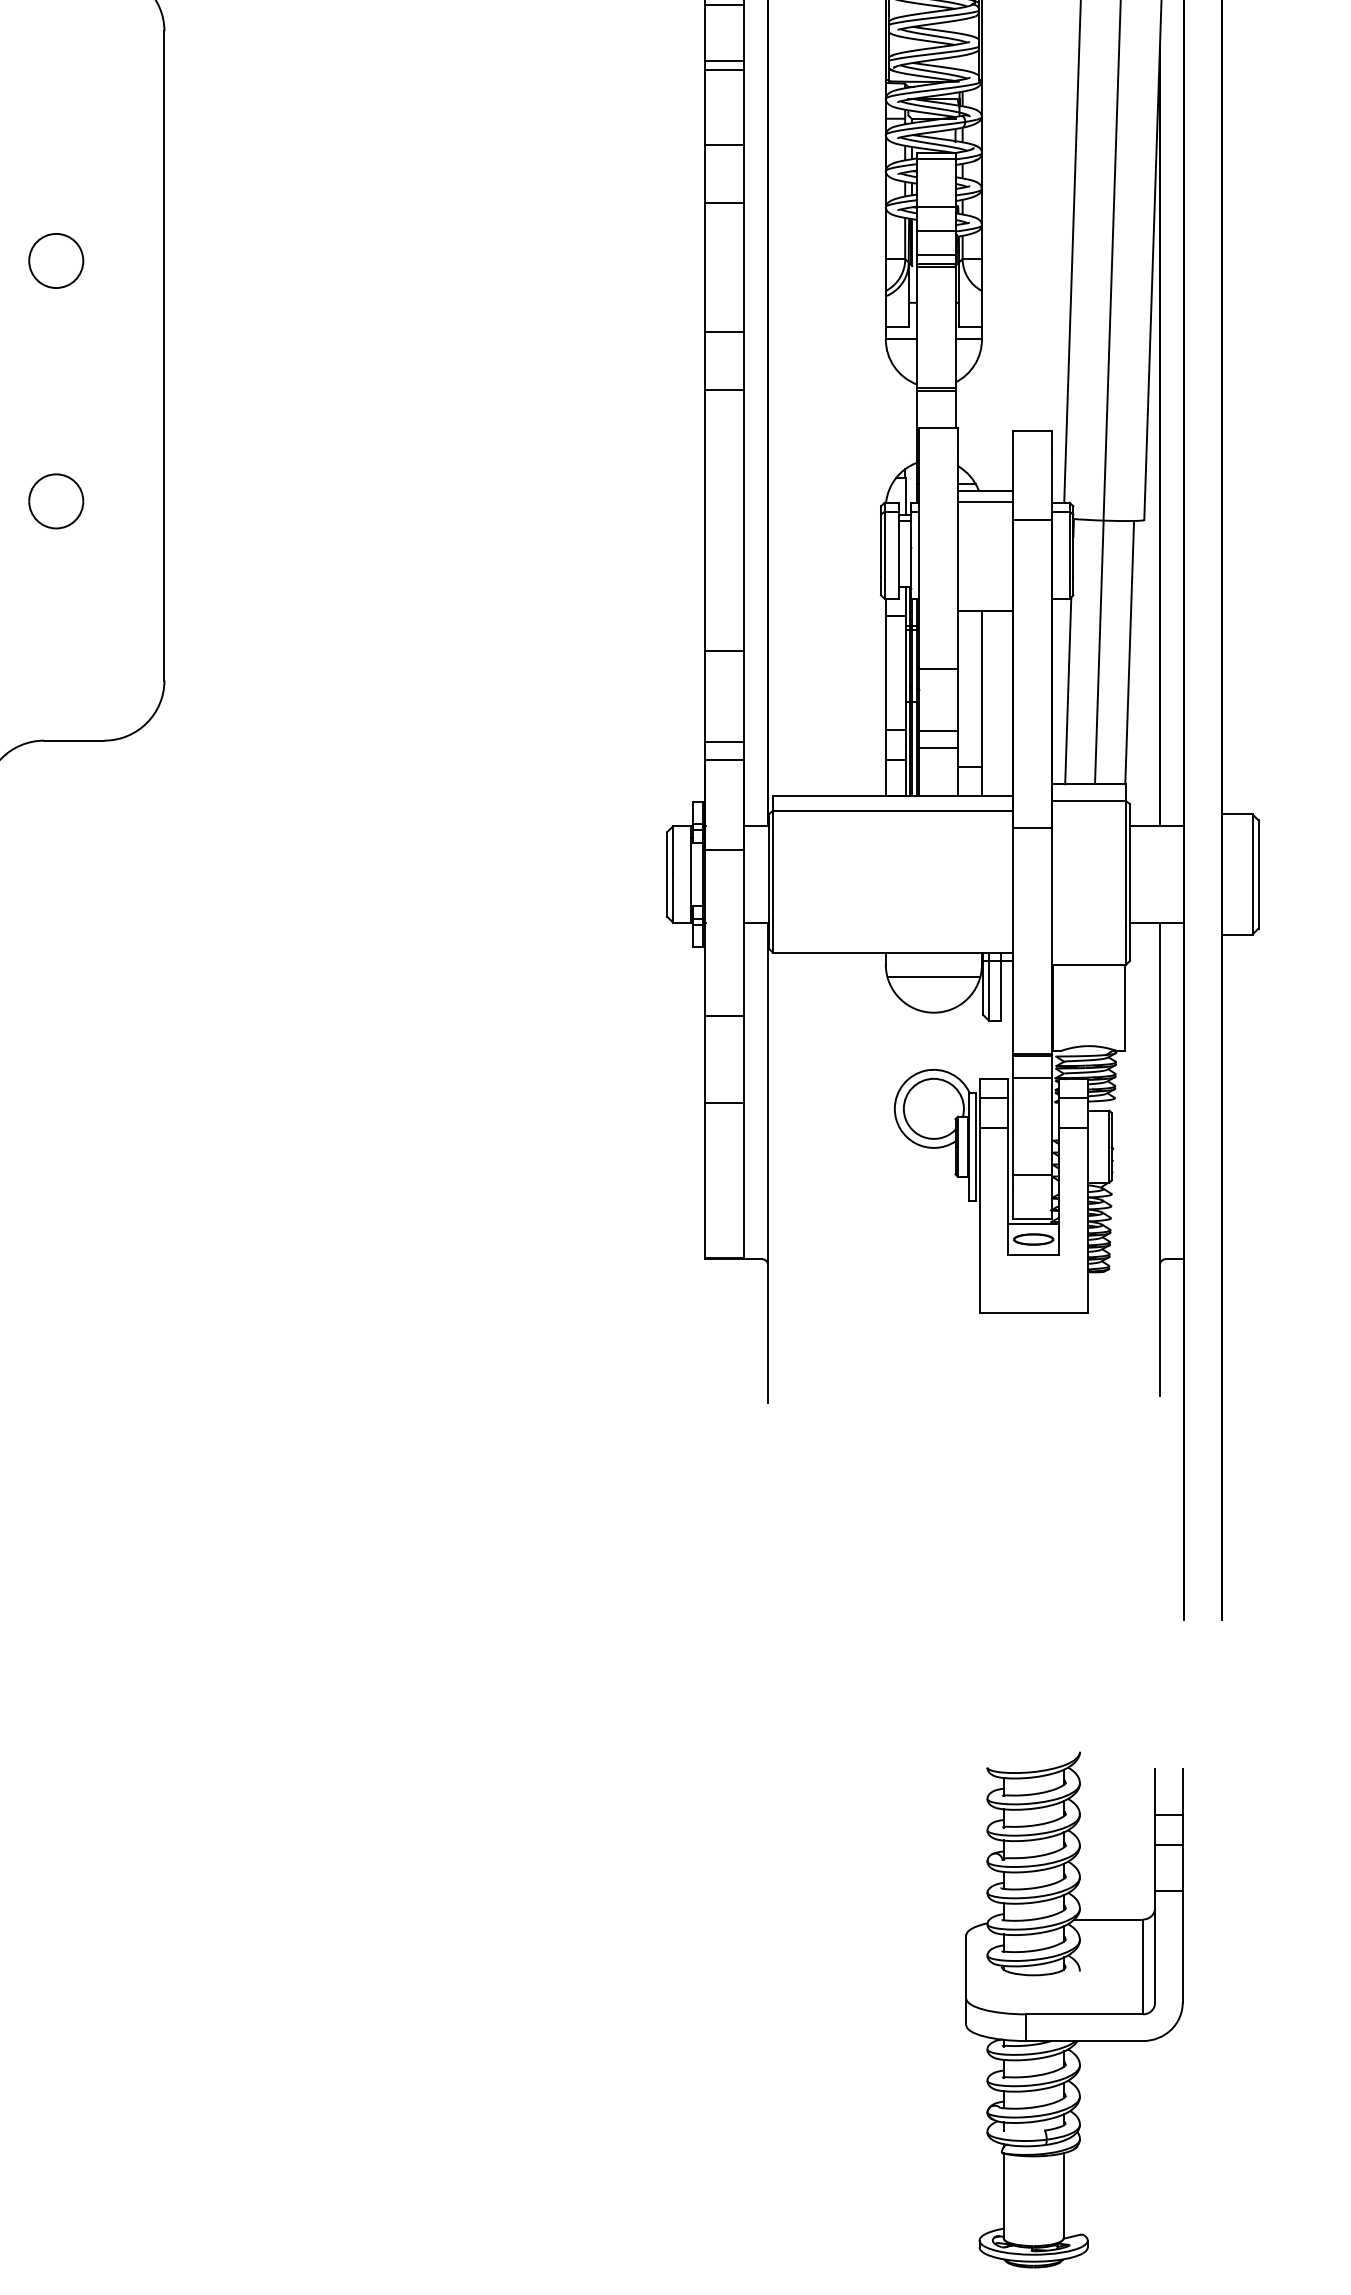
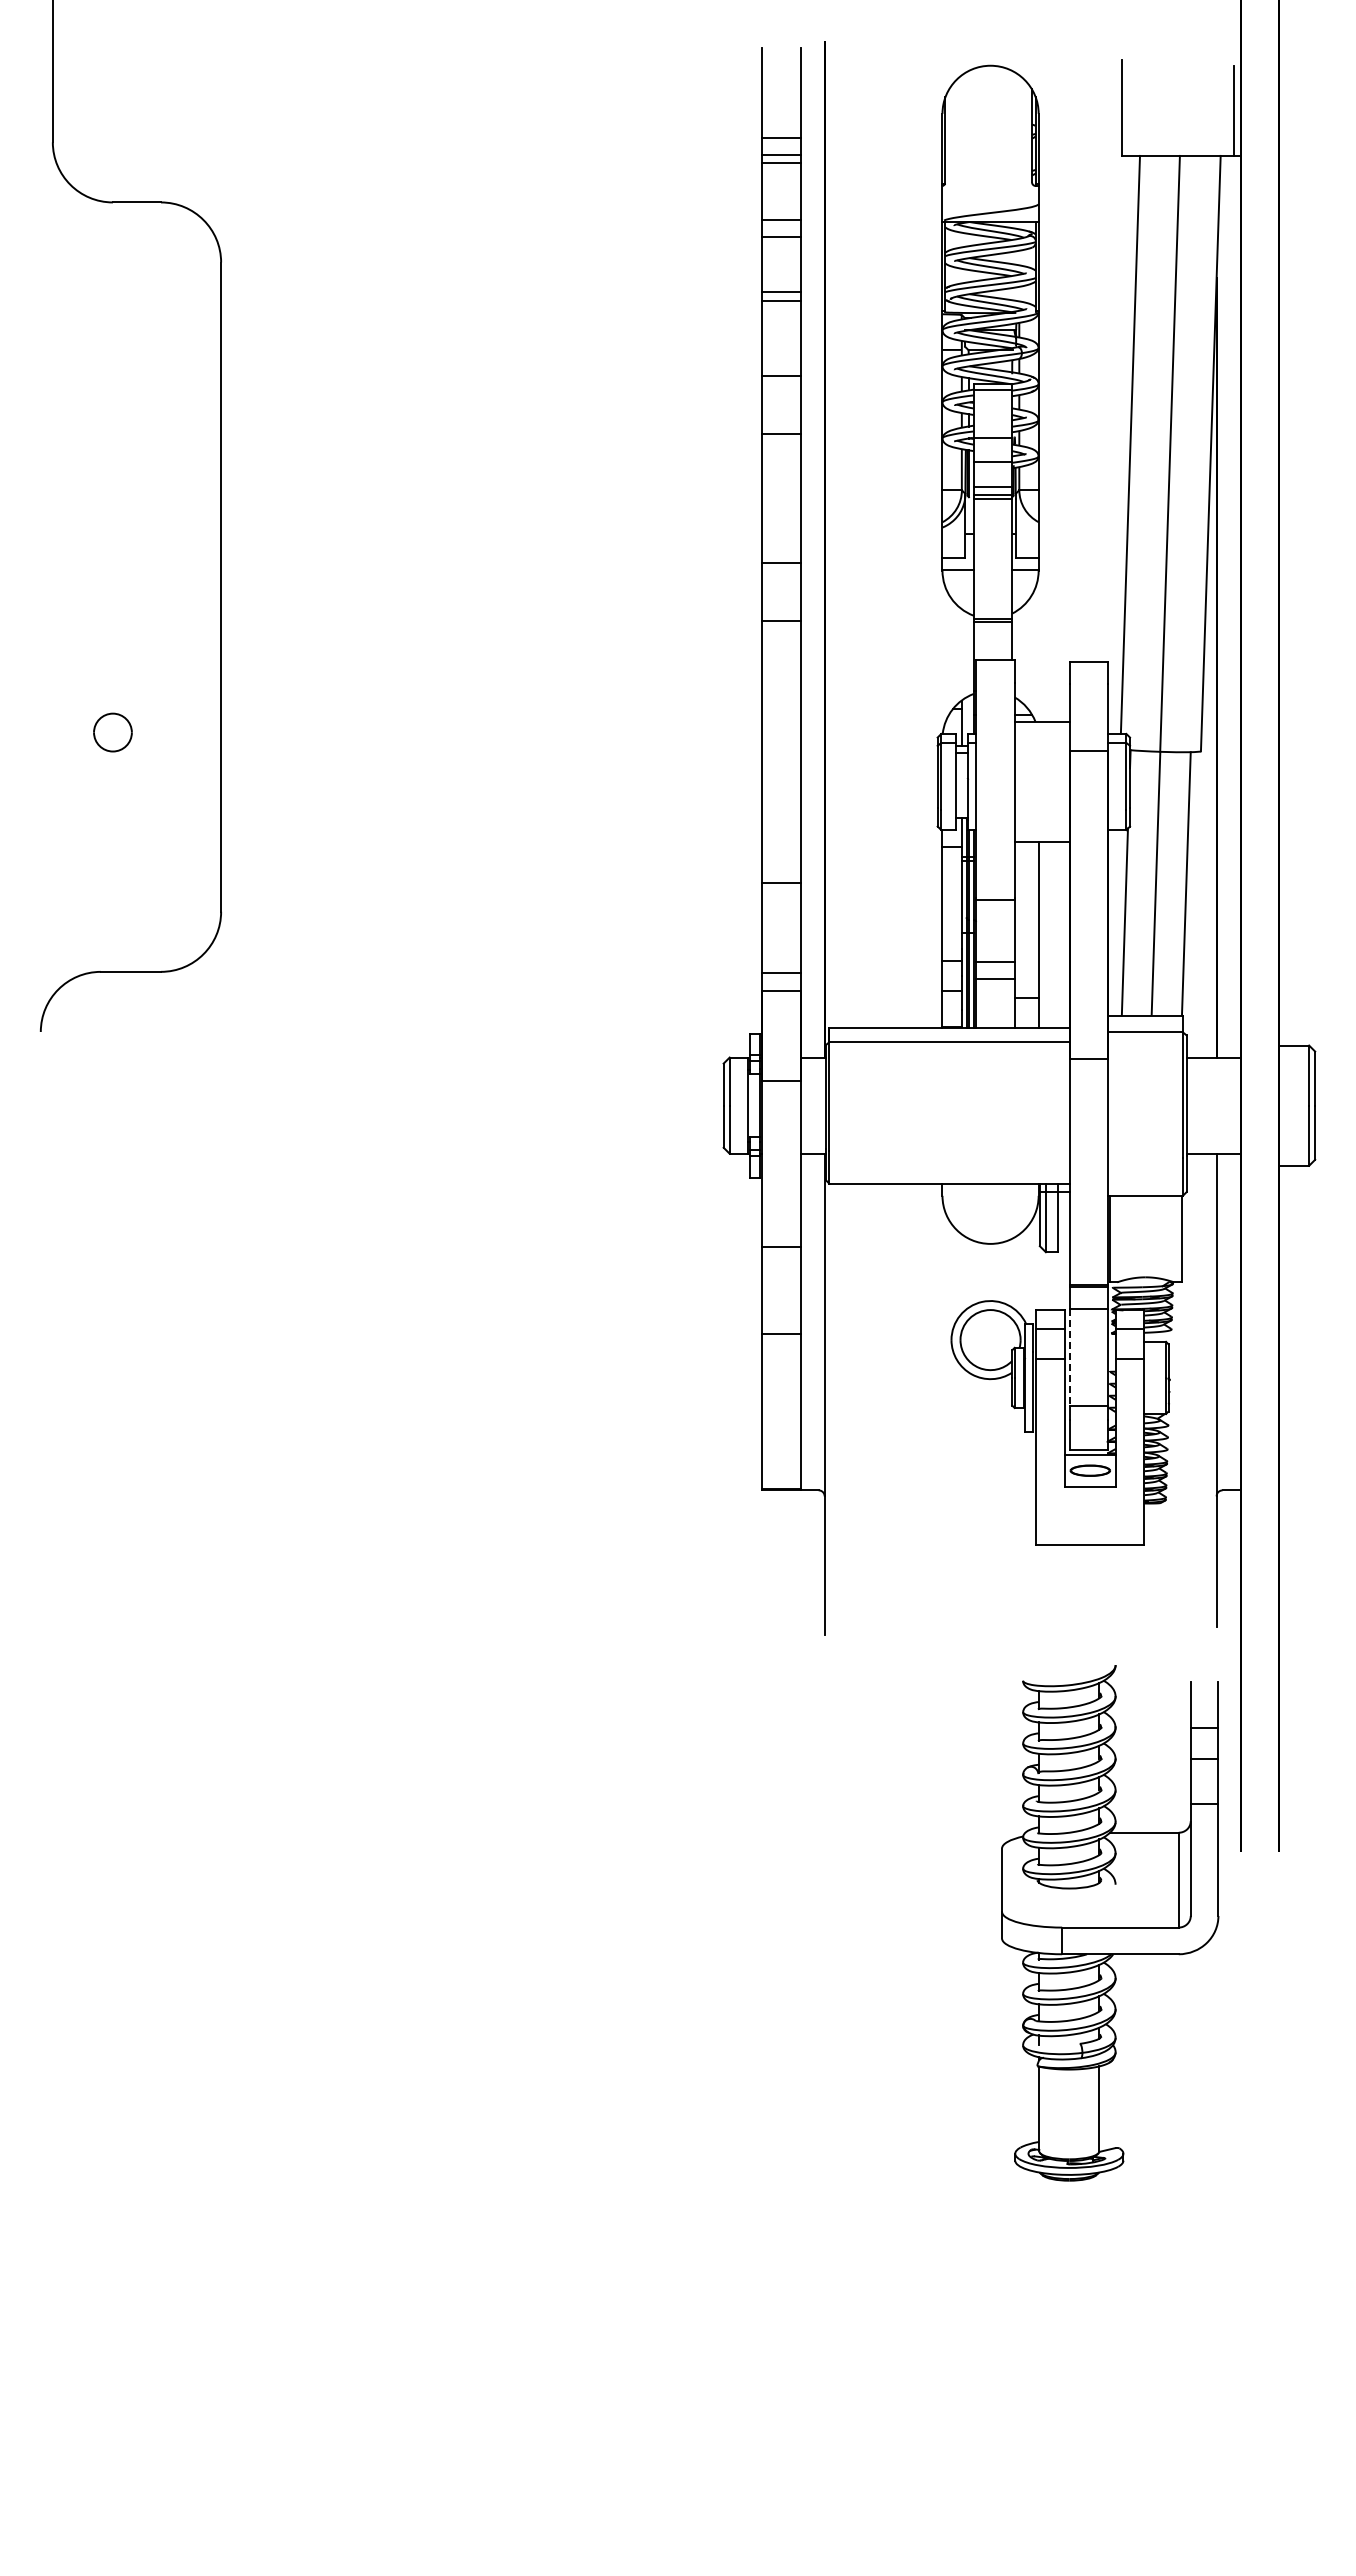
part: (55, 261) -> (112, 492), removed
part: (55, 501) -> (112, 732), size x0.7
line: (984, 502) -> (1041, 733), removed
line: (933, 977) -> (990, 1208), removed
line: (1012, 1126) -> (1069, 1357), solid -> dashed
part: (1074, 2010) -> (1110, 1923), moved

